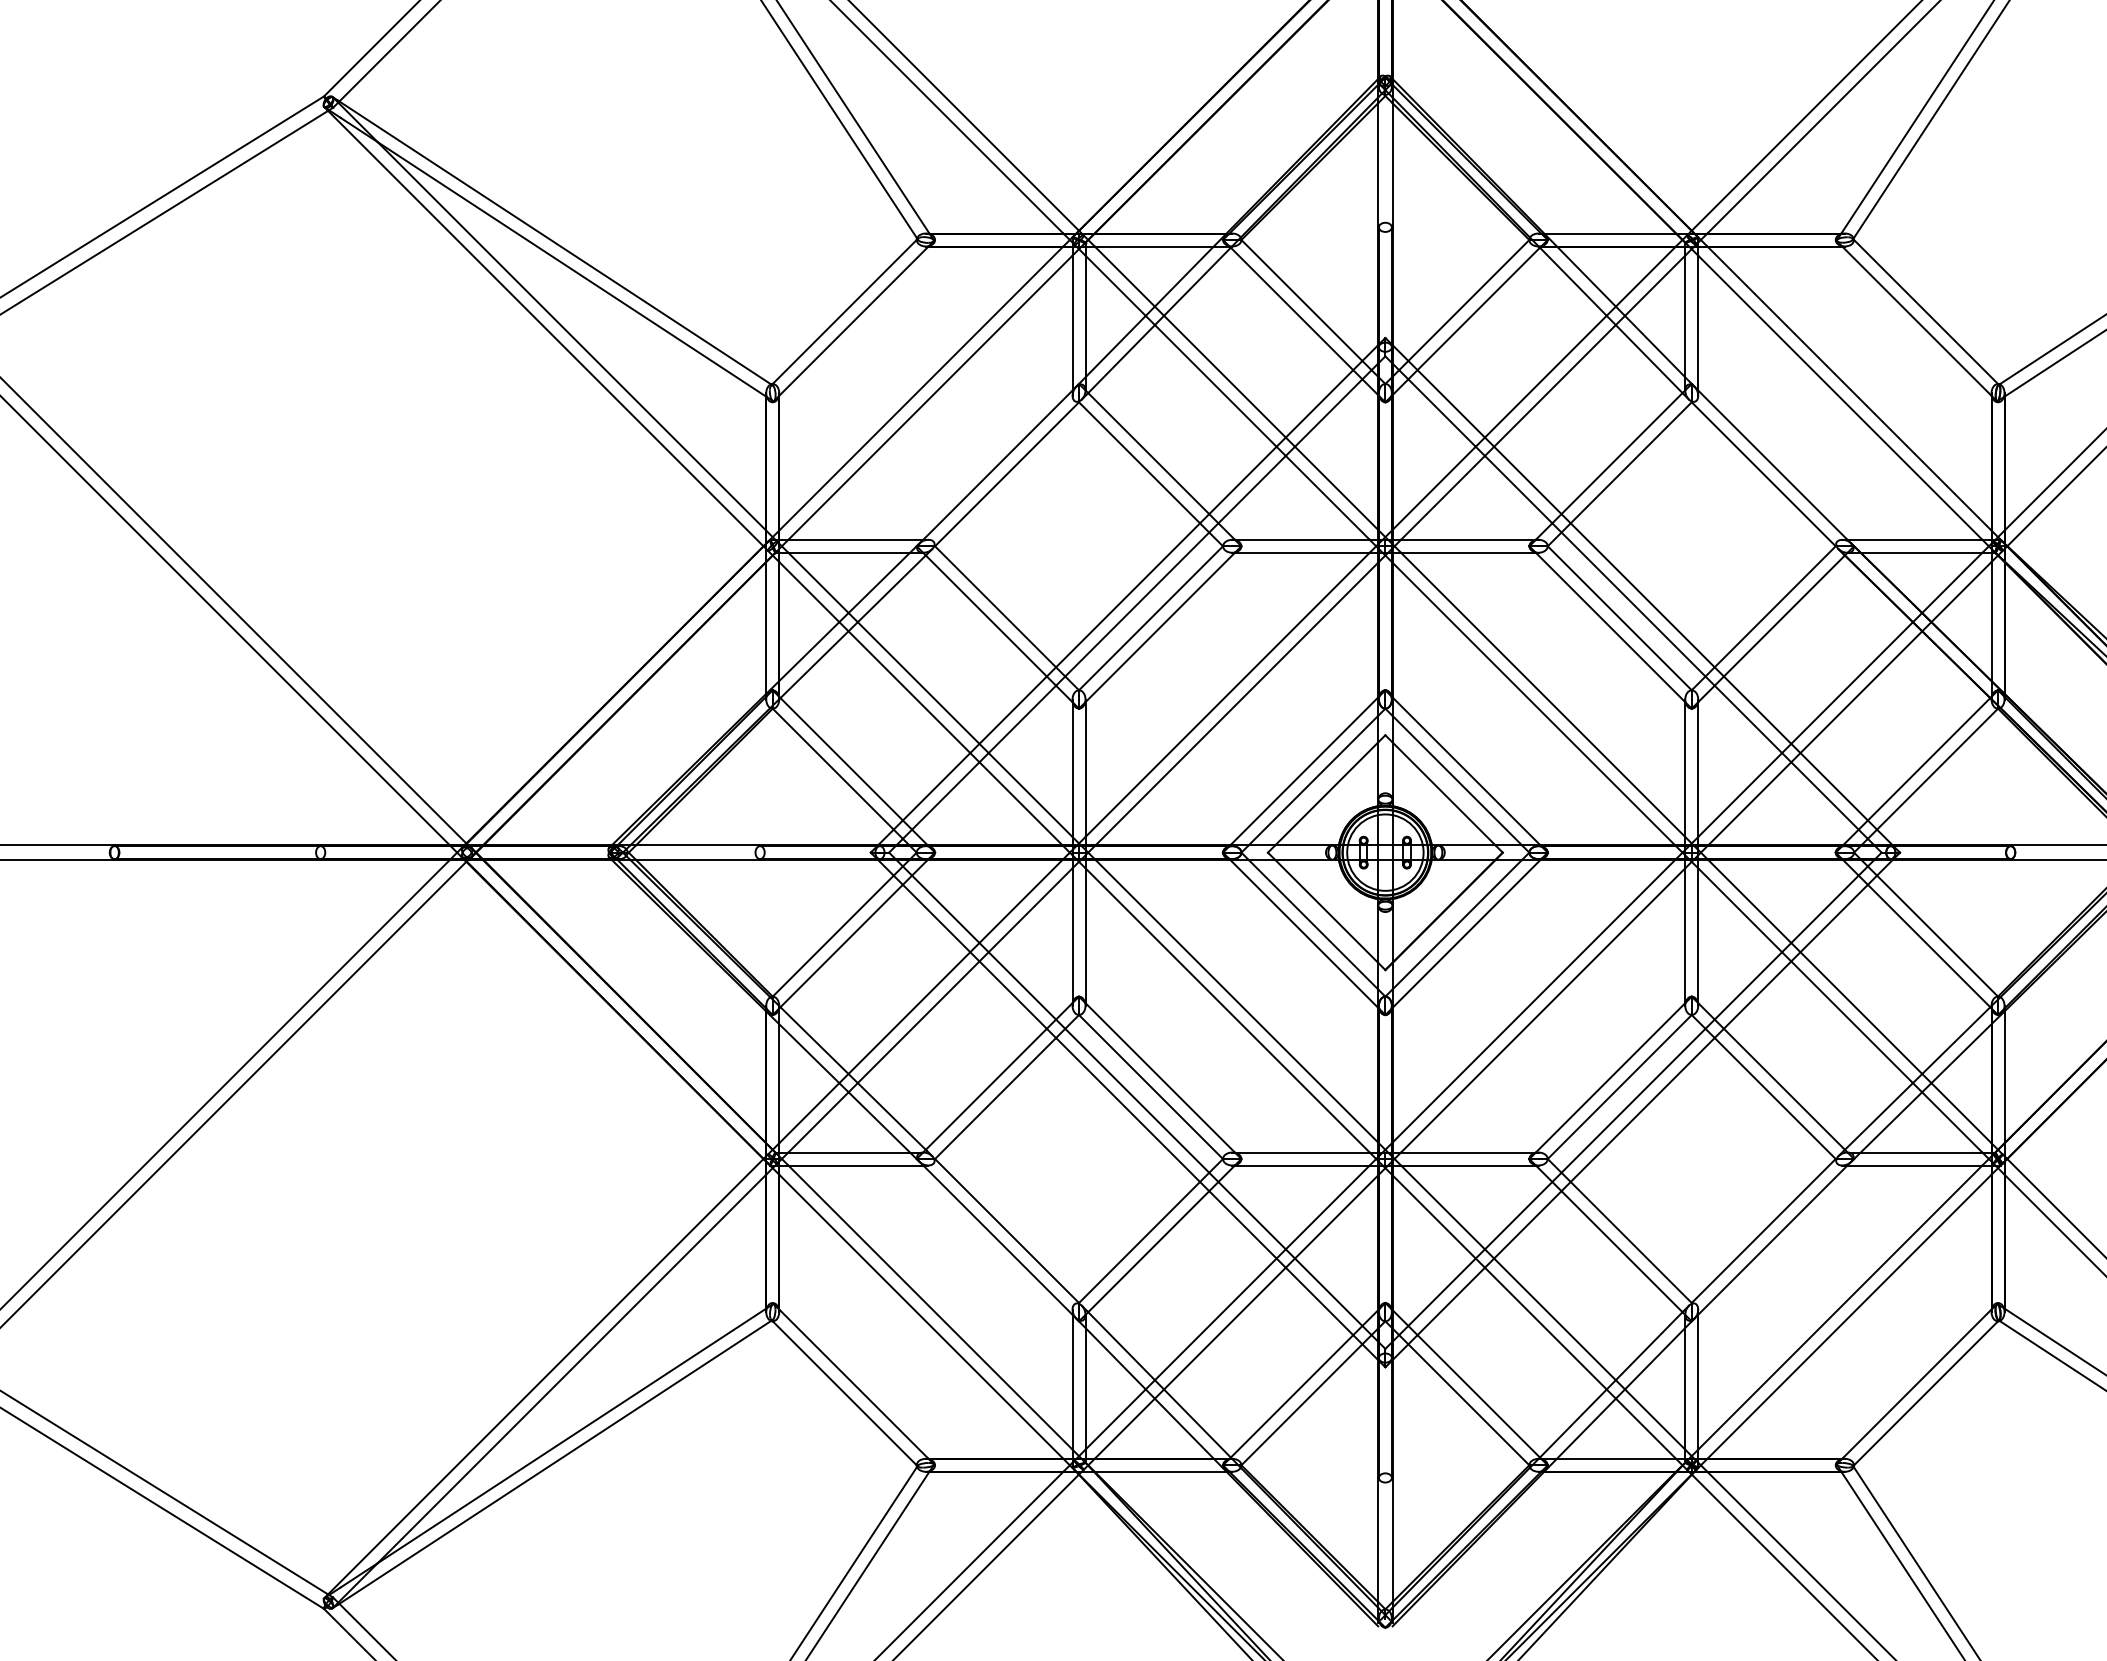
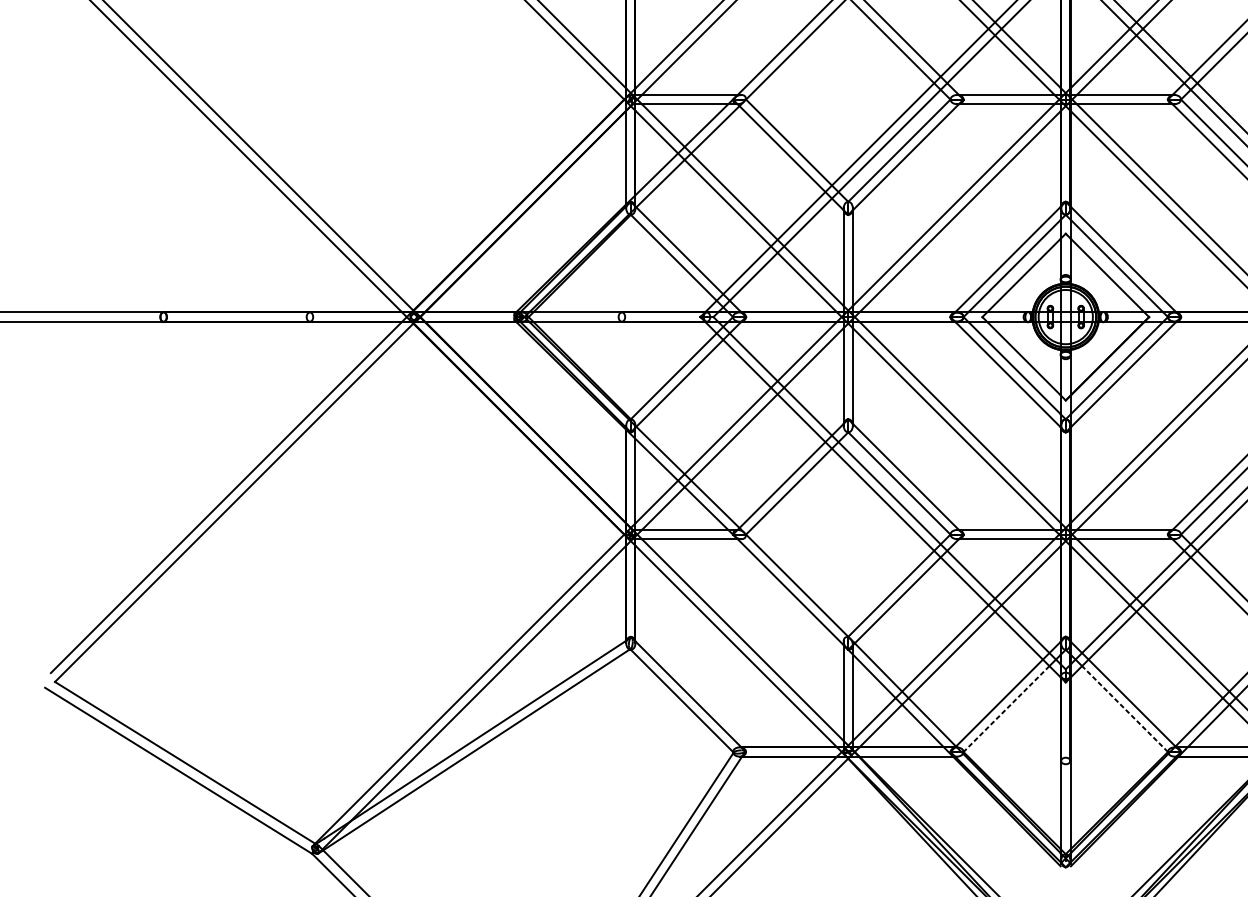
line: (1301, 1404) -> (1006, 708), solid -> dashed
line: (1468, 1404) -> (1124, 708), solid -> dashed

